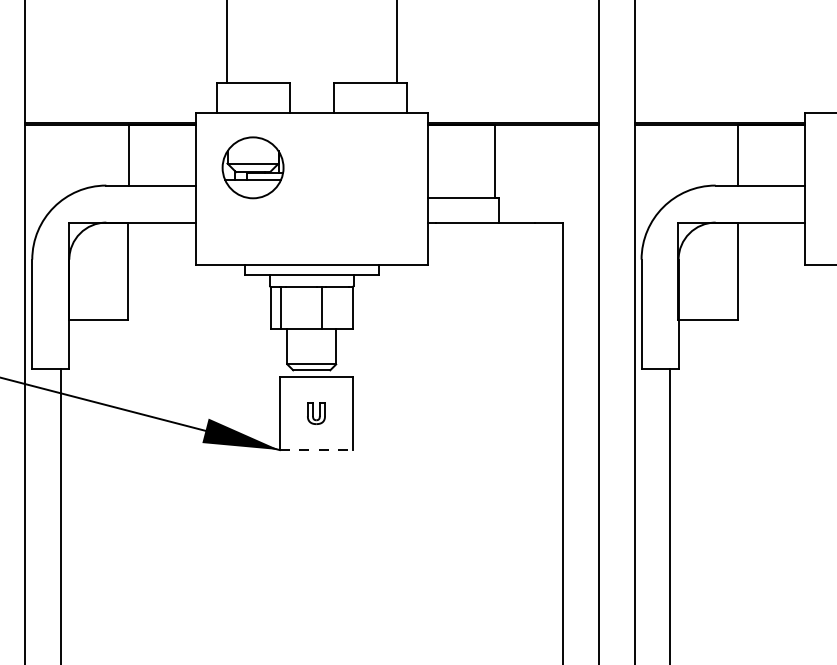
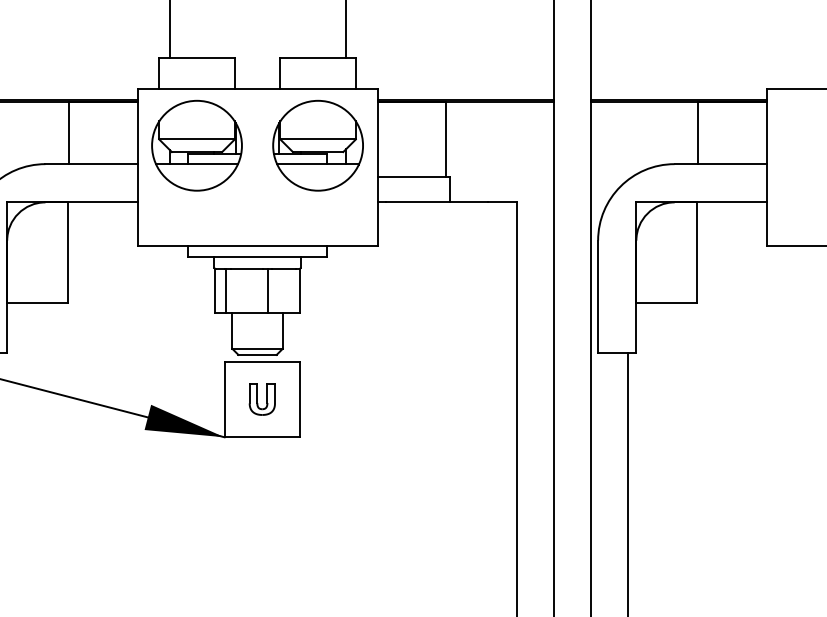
part: (252, 167) -> (196, 145), size x1.43
part: (370, 167) -> (318, 145), added
part: (316, 413) -> (262, 399), size x1.43
line: (316, 450) -> (262, 437), dashed -> solid

